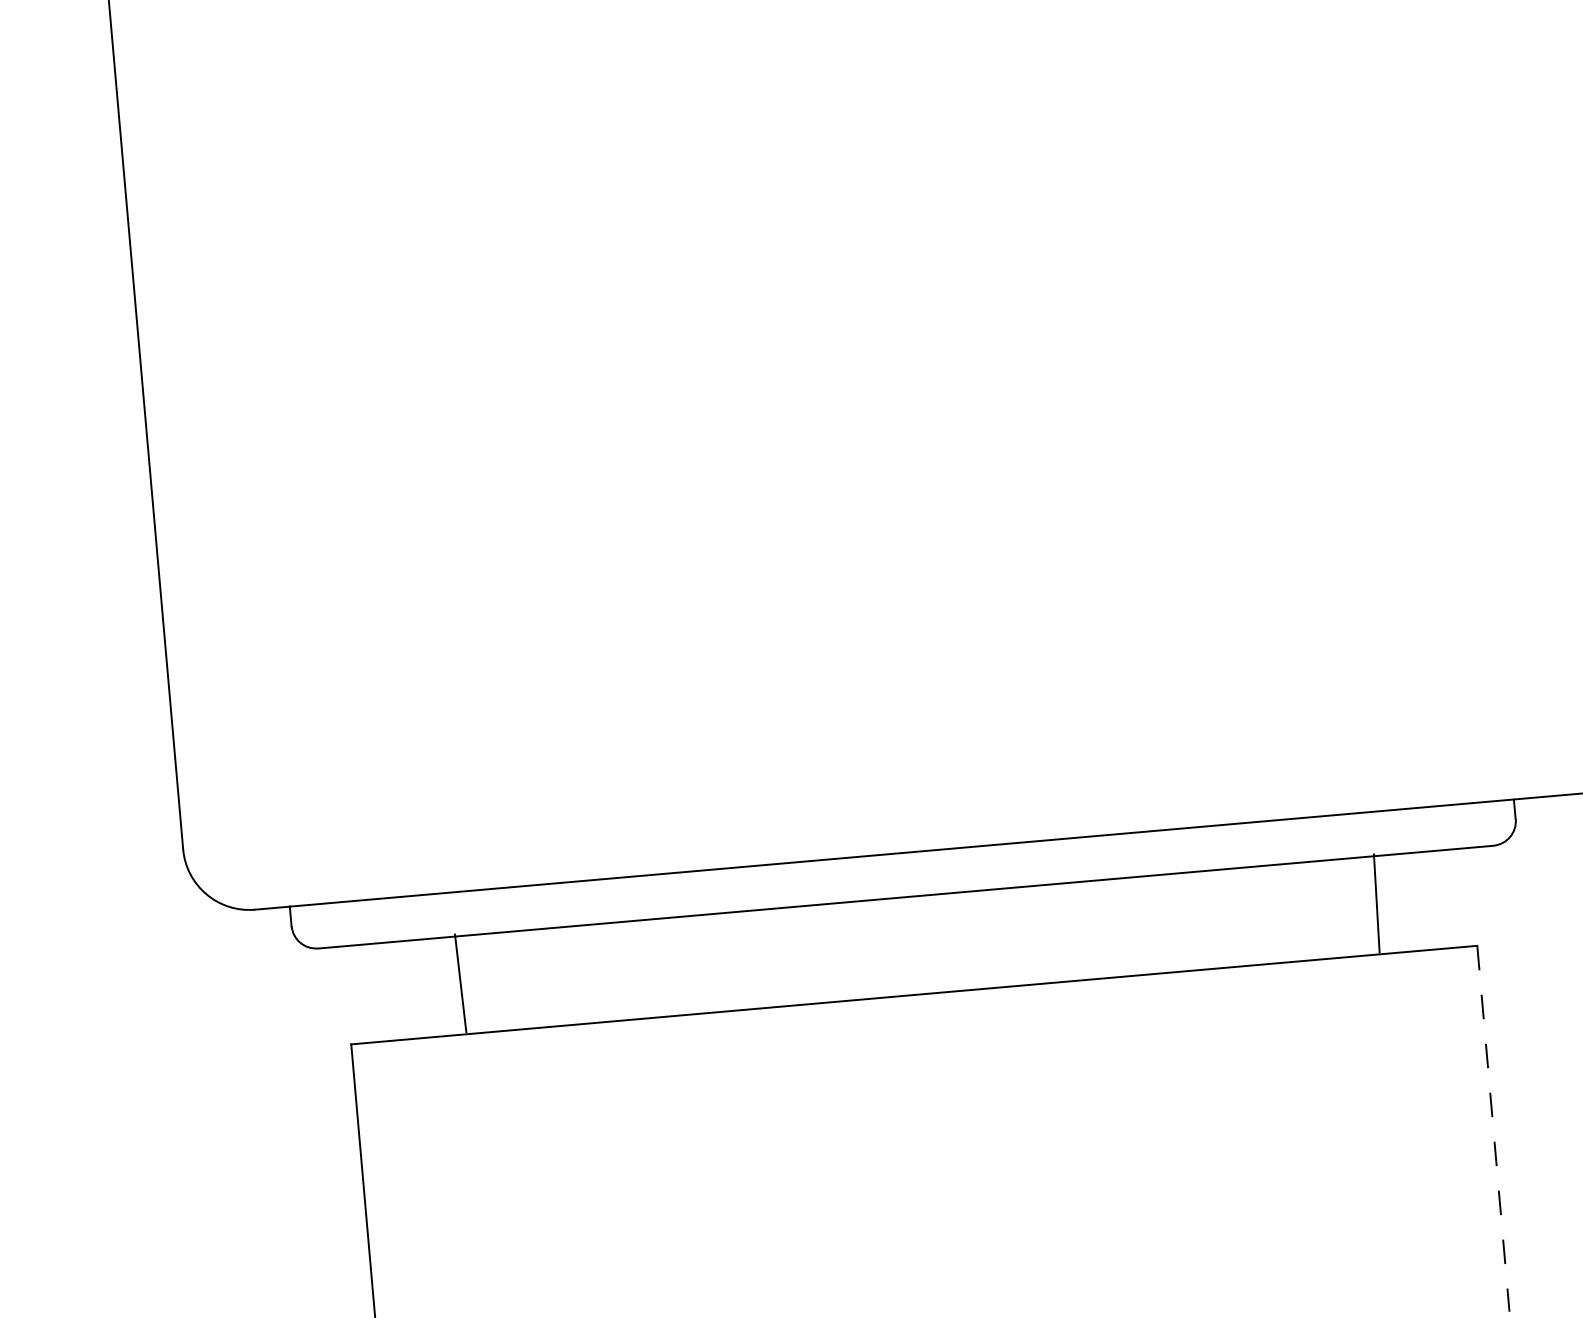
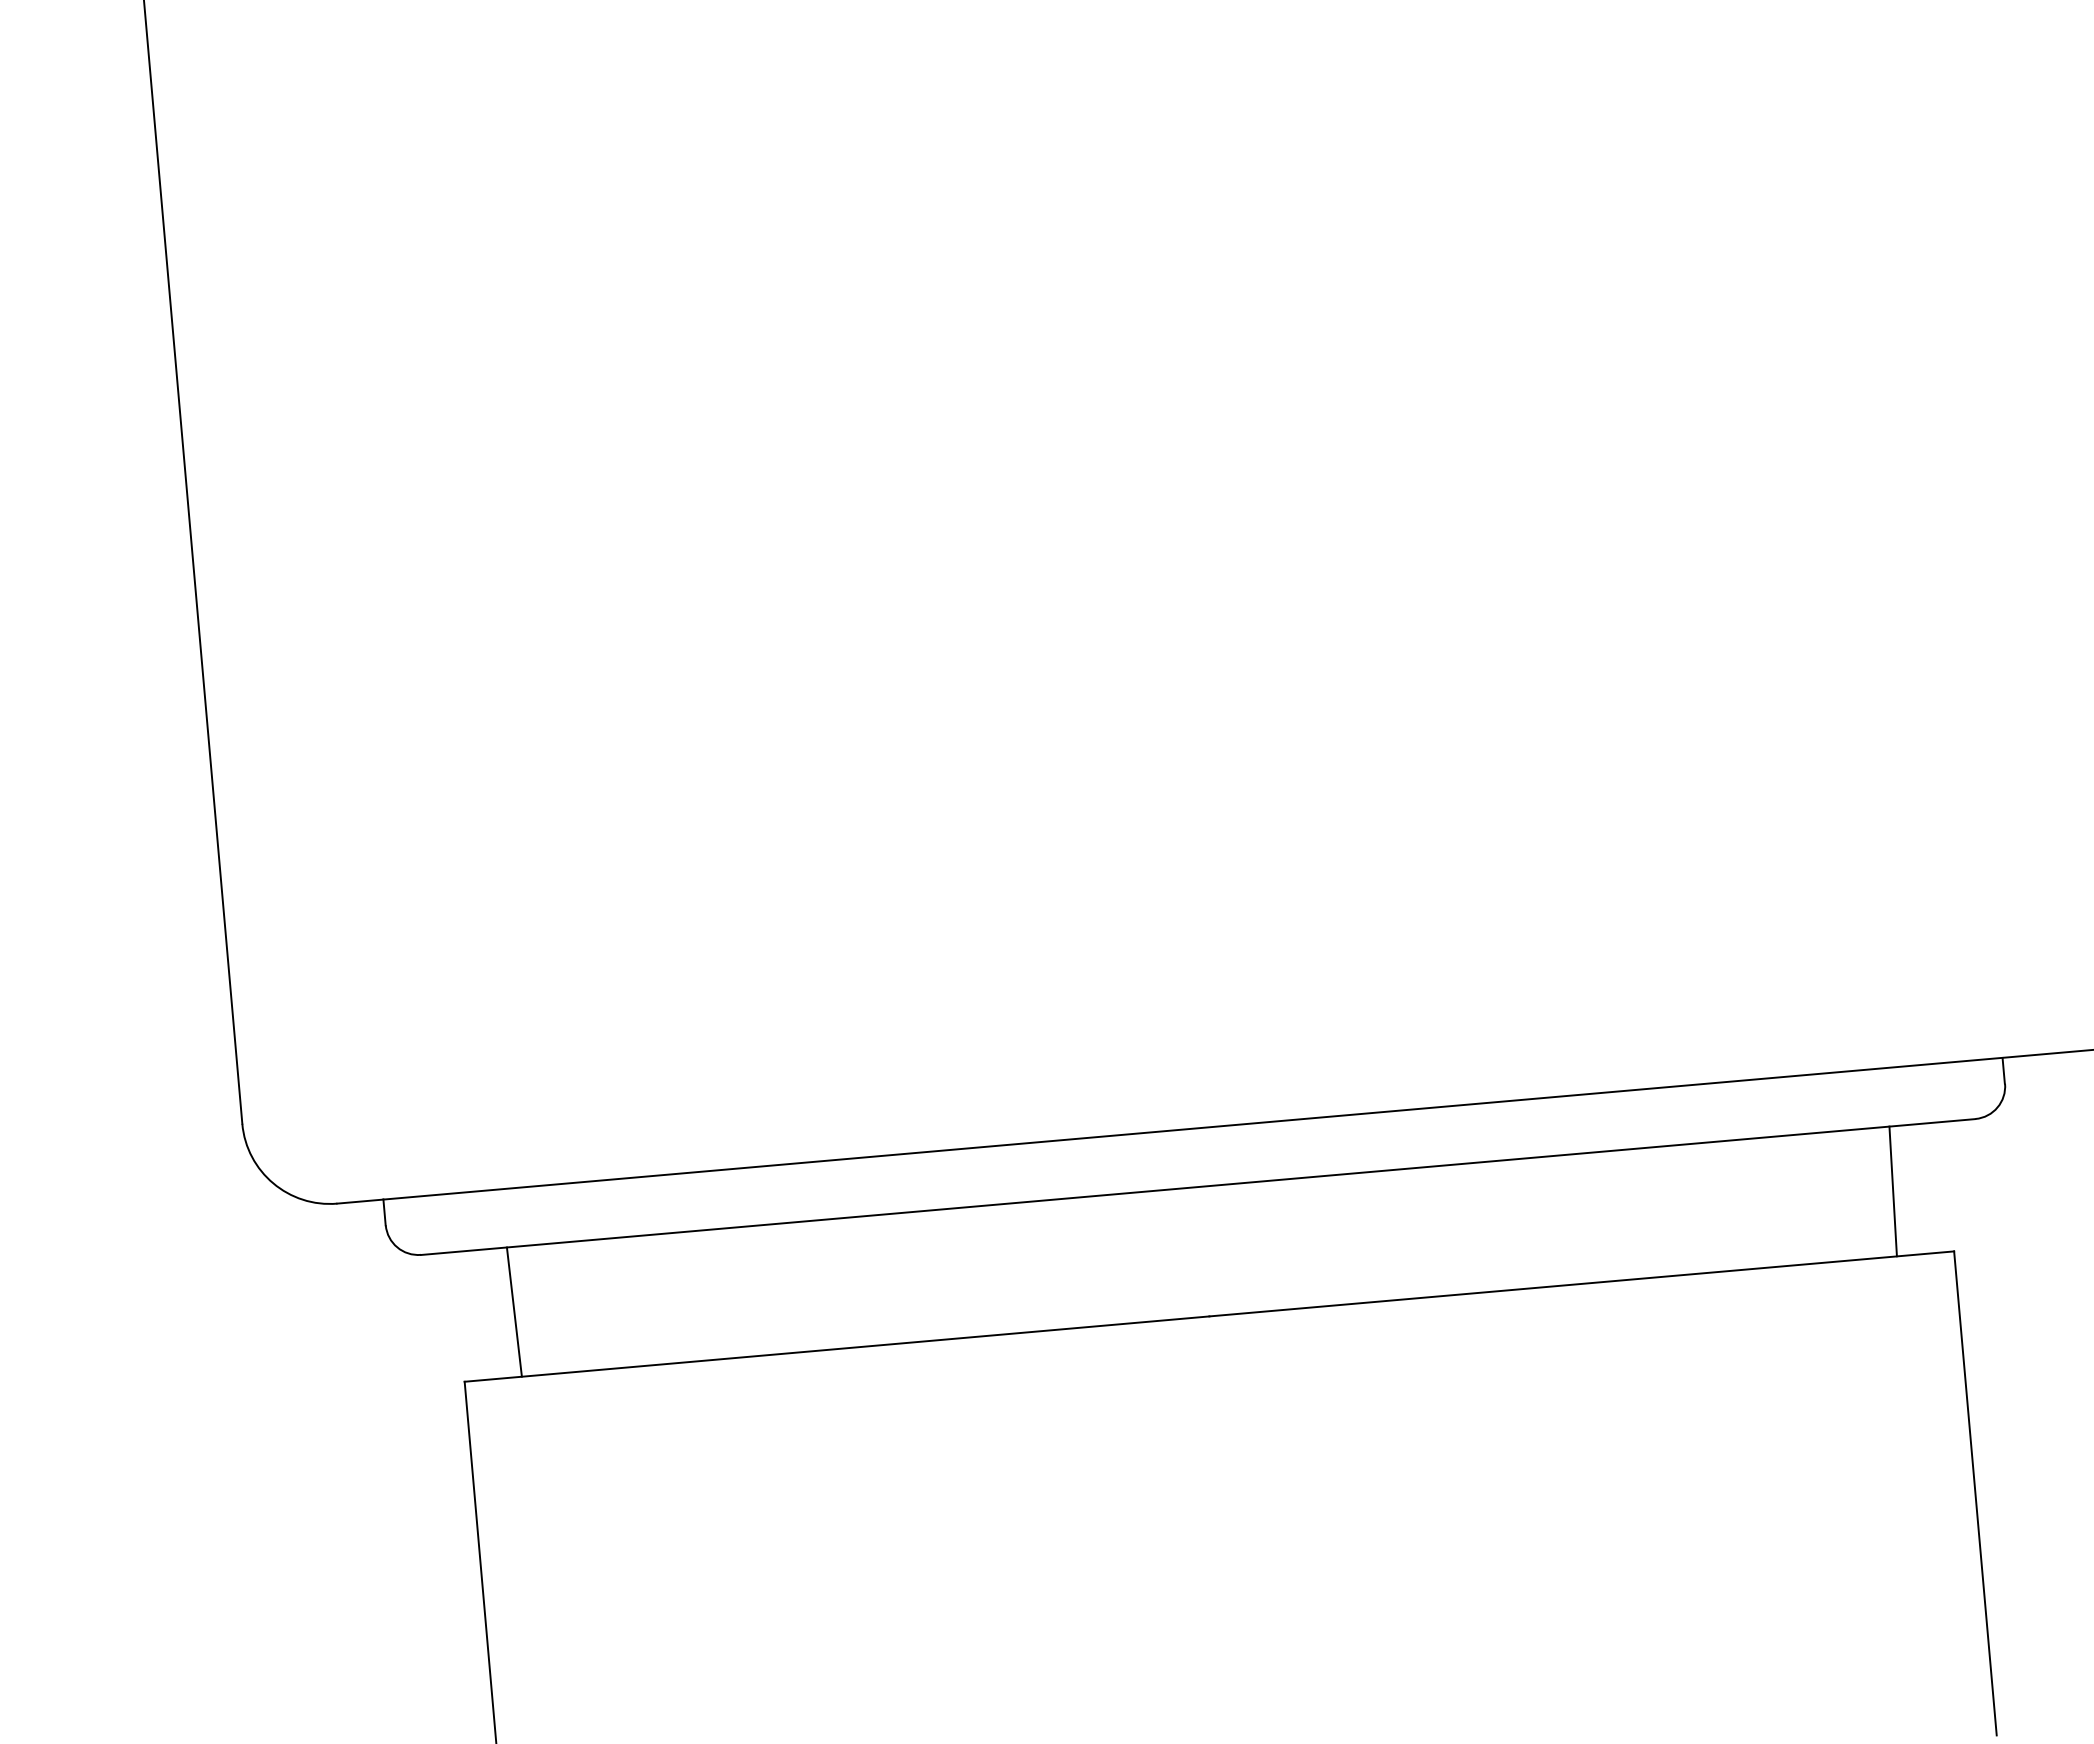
line: (1376, 903) -> (1892, 1191), moved
line: (459, 982) -> (513, 1311), moved
line: (1493, 1128) -> (1975, 1493), dashed -> solid

